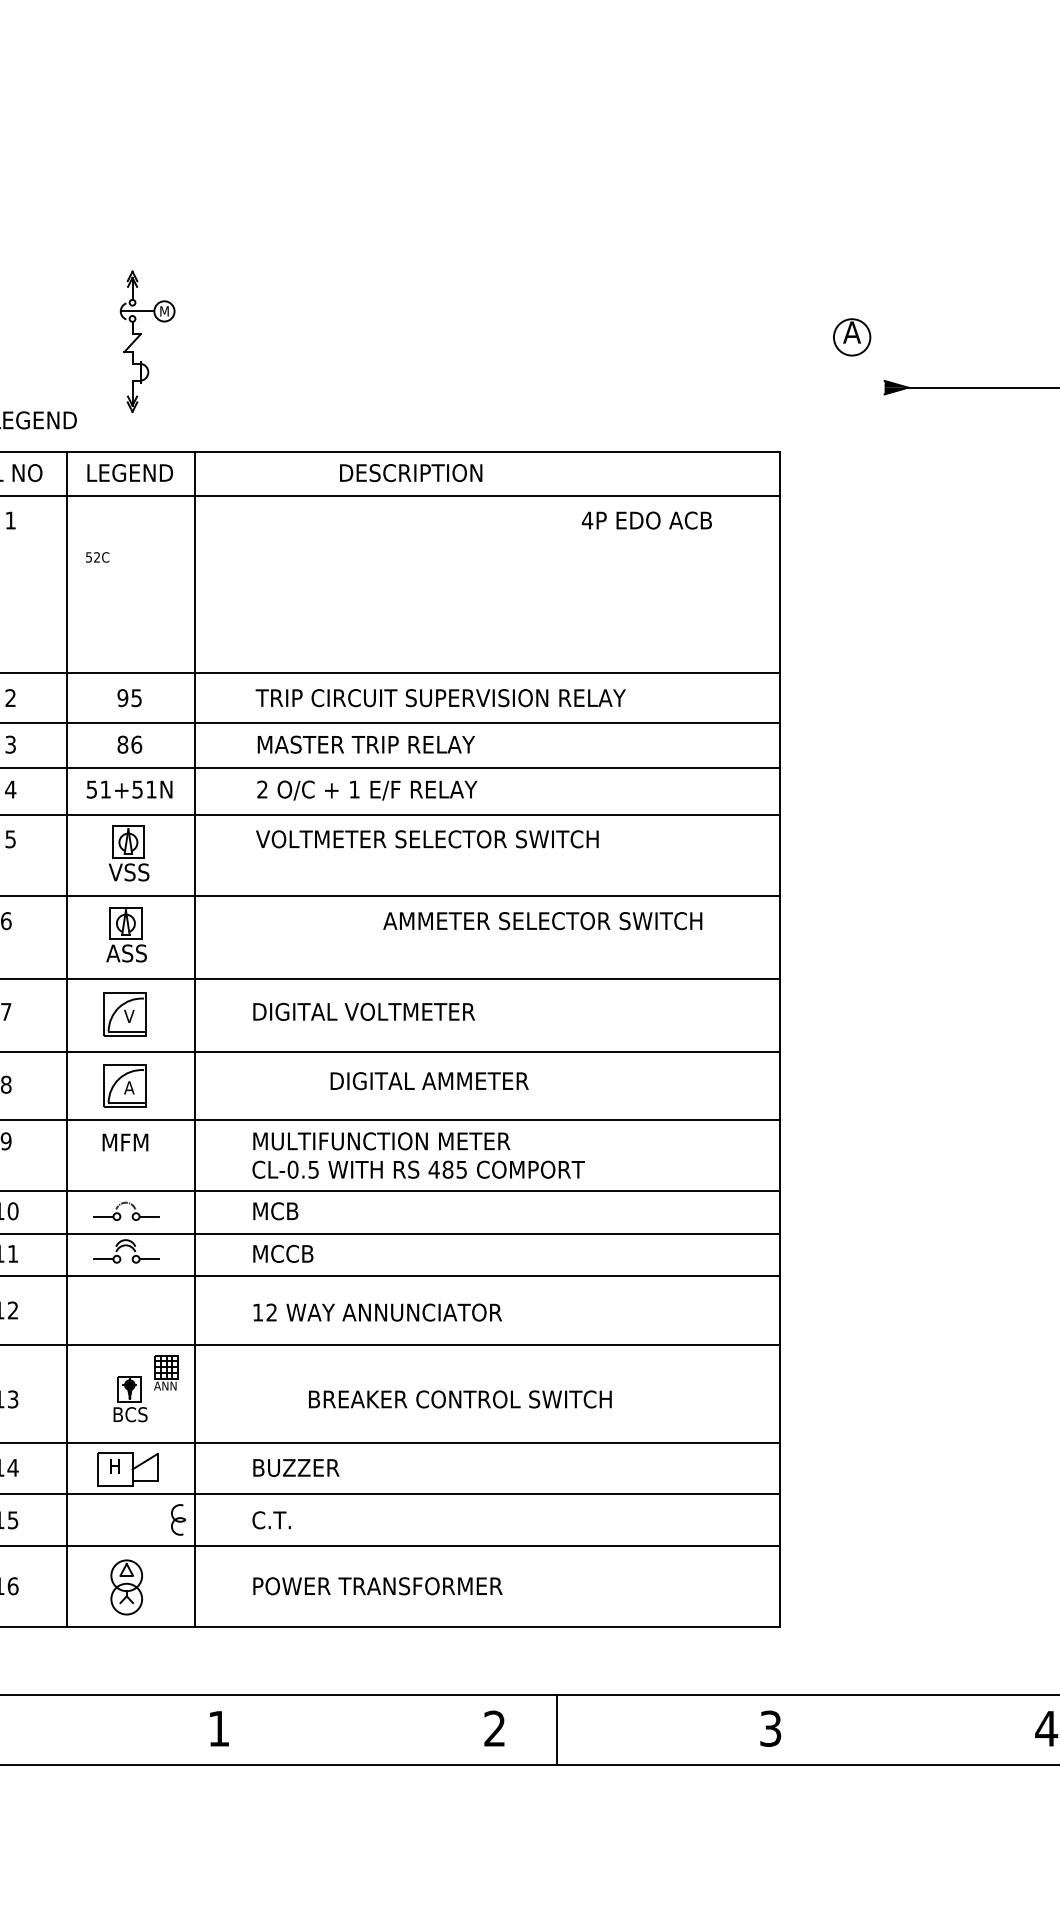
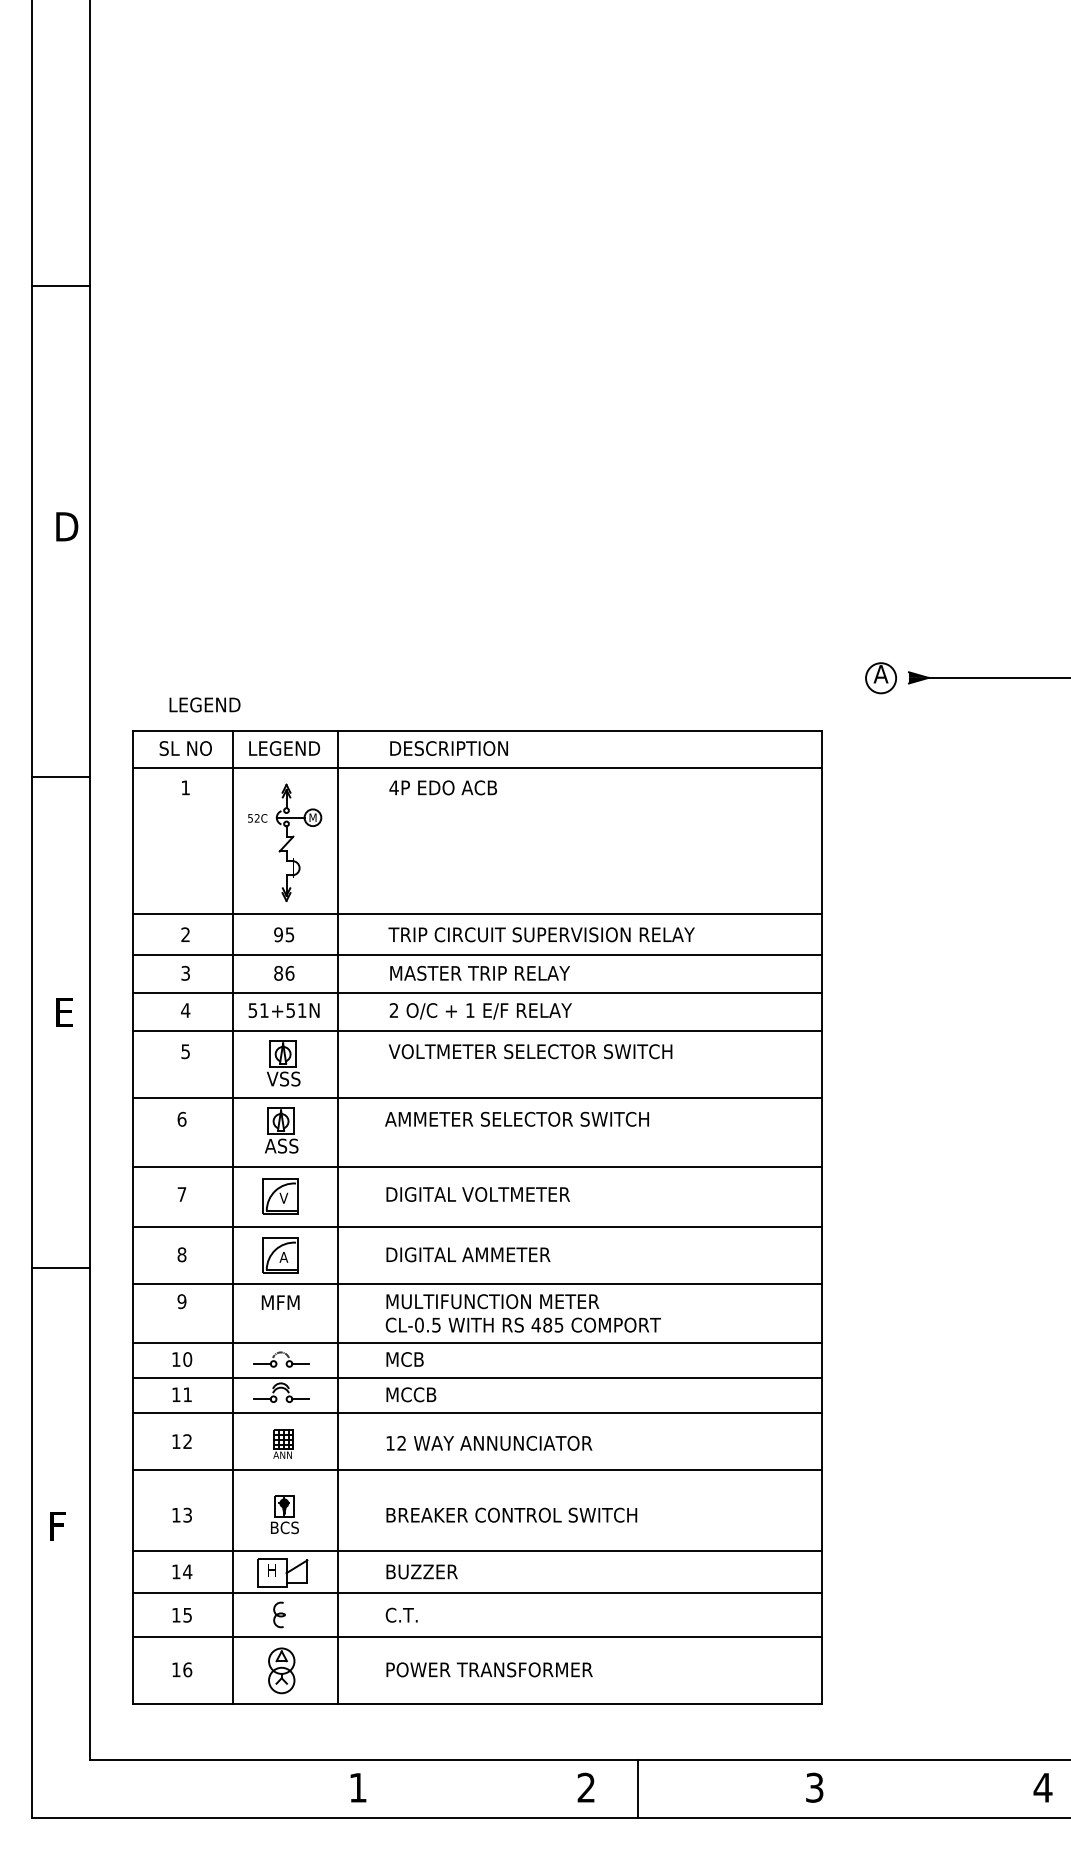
part: (139, 337) -> (292, 839), moved
part: (851, 337) -> (880, 678), moved
text: (410, 472) -> (448, 748), moved
text: (646, 520) -> (442, 787), moved
text: (542, 920) -> (516, 1118), moved
text: (429, 1080) -> (468, 1254), moved
part: (166, 1371) -> (283, 1443), moved
text: (459, 1398) -> (511, 1514), moved
part: (178, 1519) -> (279, 1614), moved

